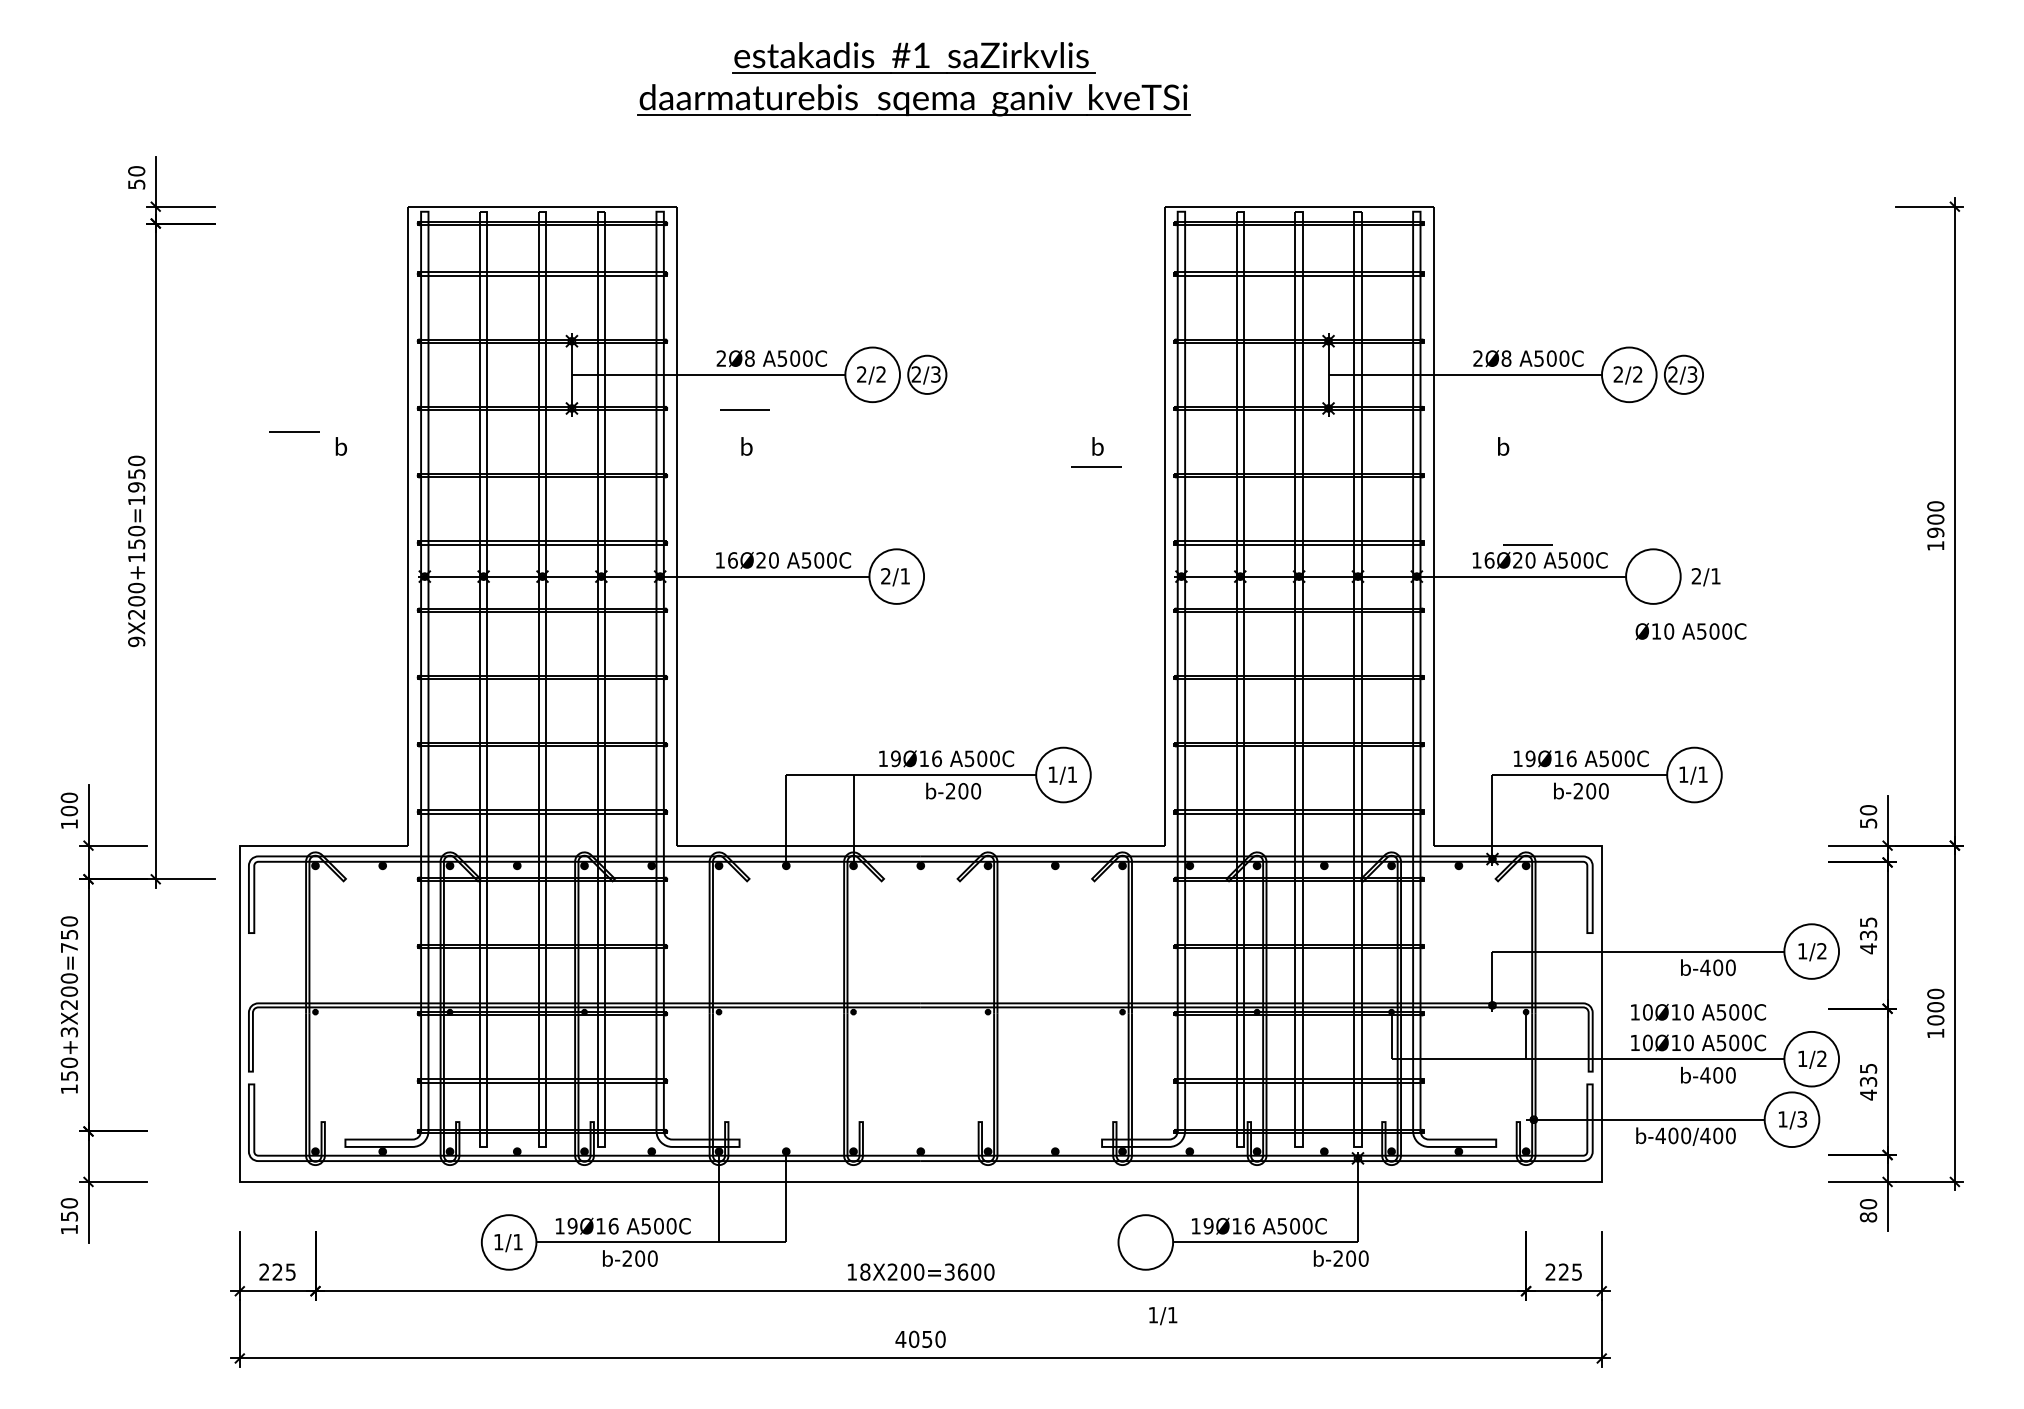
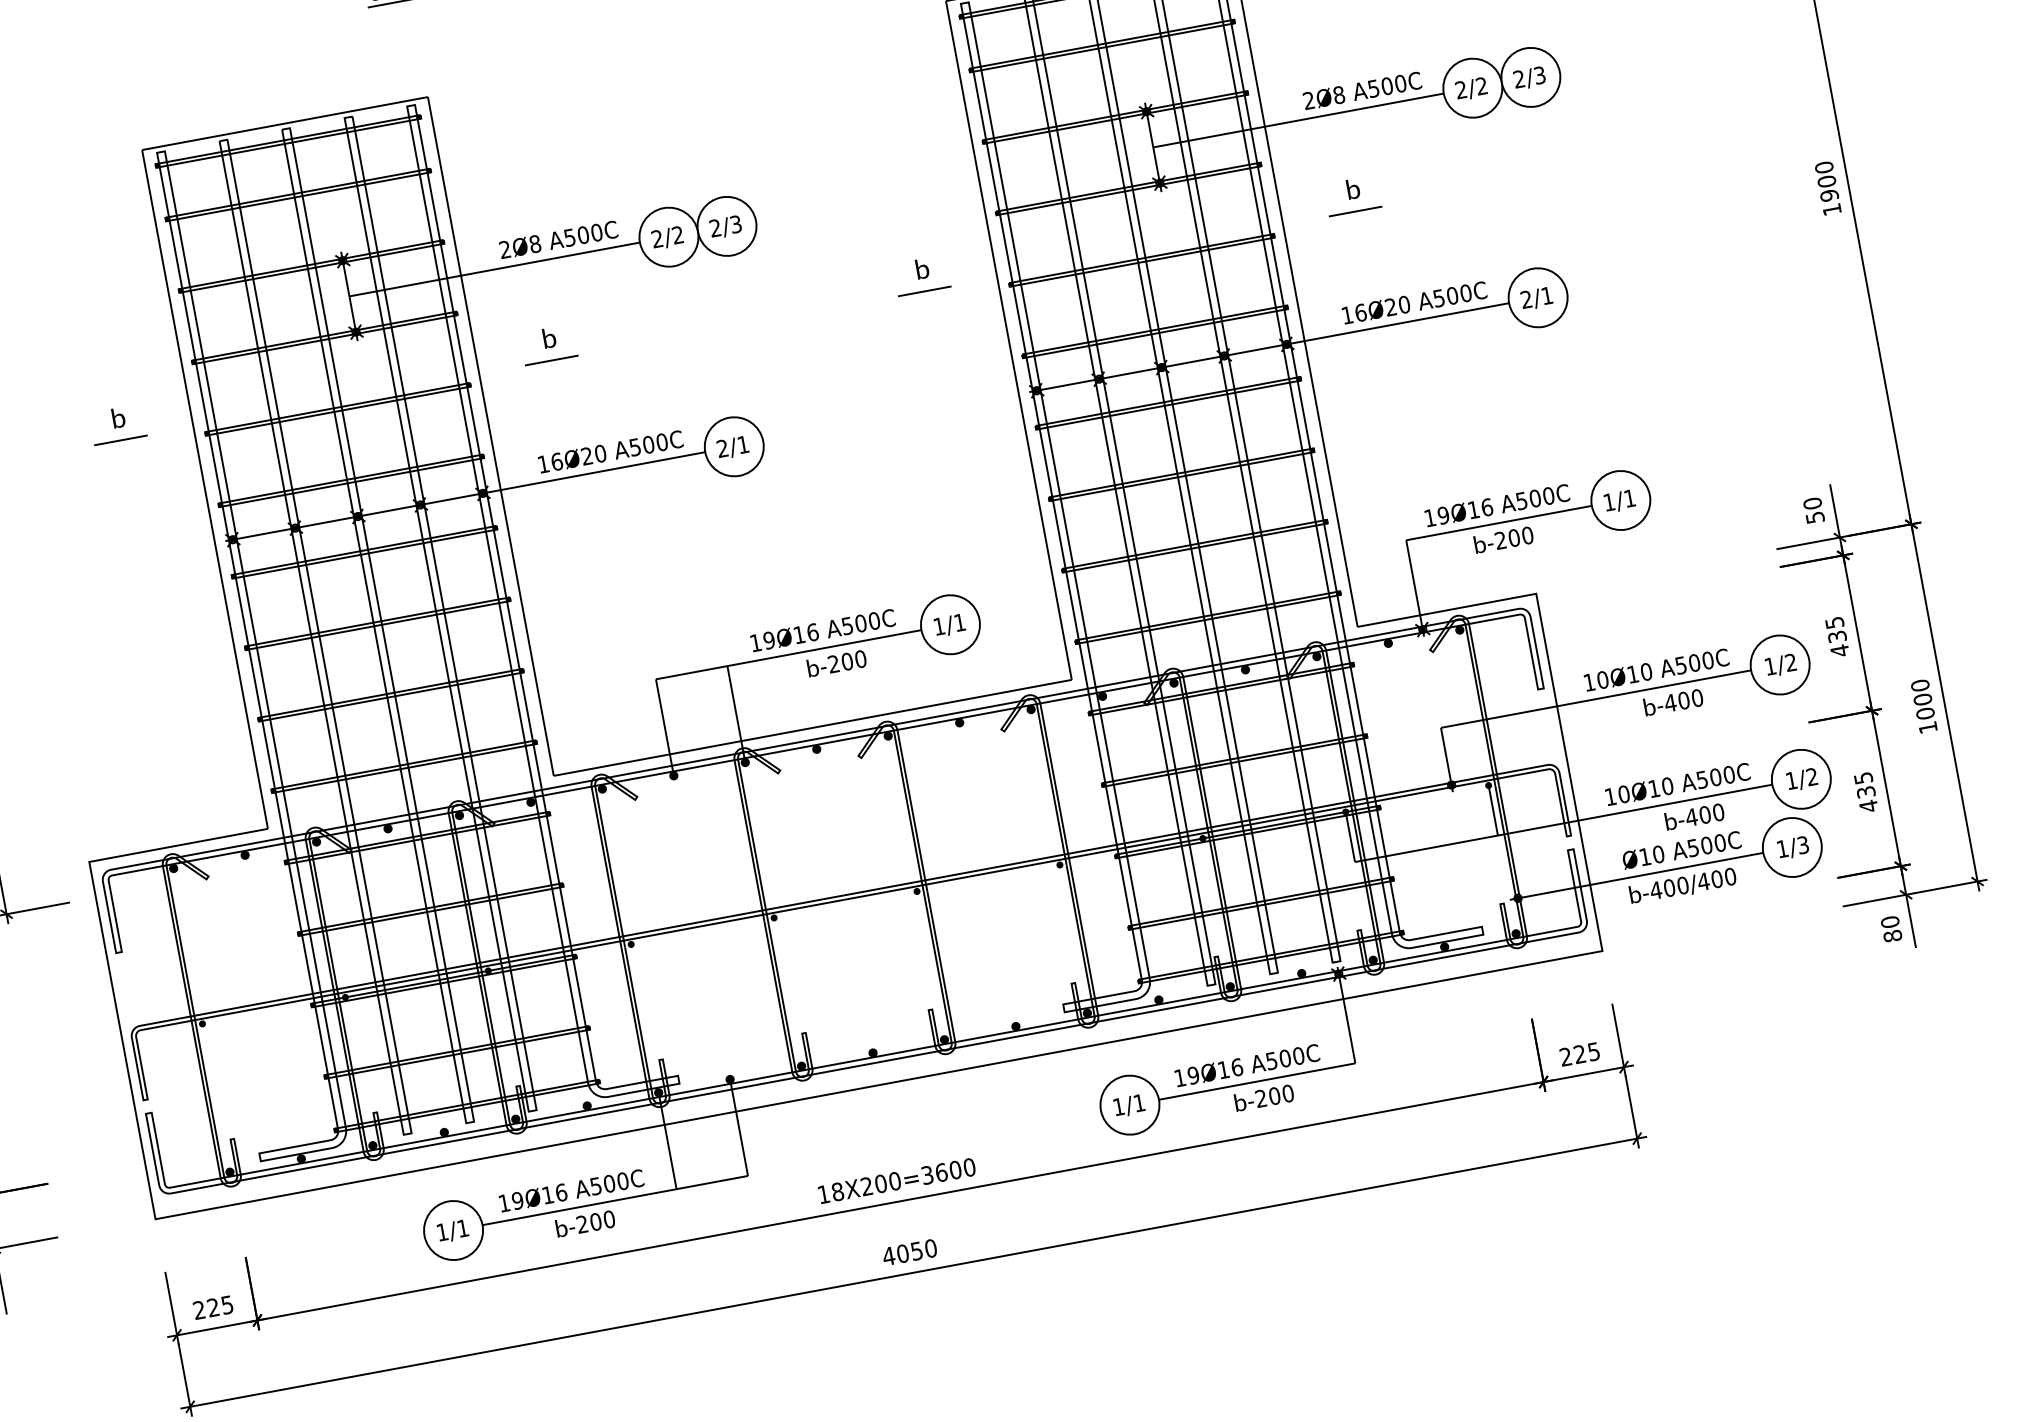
circle: (927, 374) -> (727, 226), size x1.43
circle: (1683, 374) -> (1530, 77), size x1.43
line: (744, 409) -> (550, 359), moved
line: (294, 431) -> (120, 439), moved
line: (1527, 544) -> (1355, 210), moved
text: (1705, 577) -> (1536, 299), moved
text: (1690, 631) -> (1681, 850), moved
text: (1698, 1012) -> (1656, 670), moved
text: (1340, 1258) -> (1263, 1098), moved
text: (1163, 1316) -> (1129, 1106), moved

